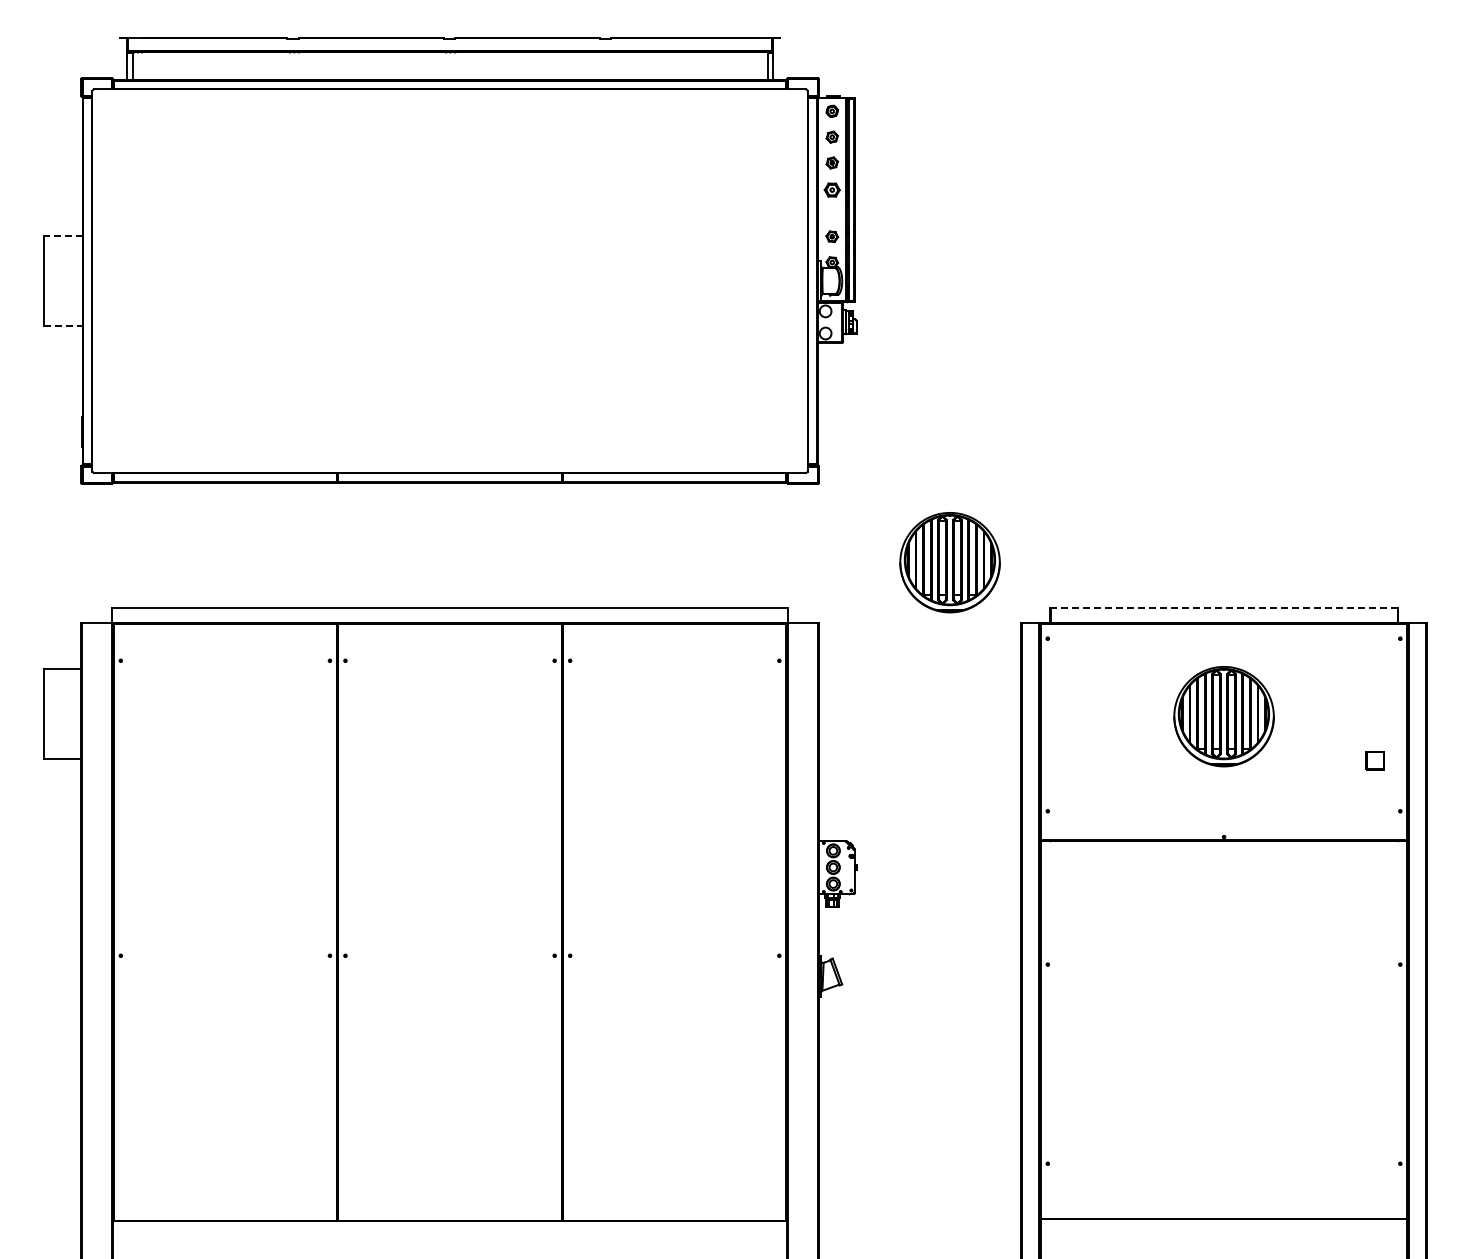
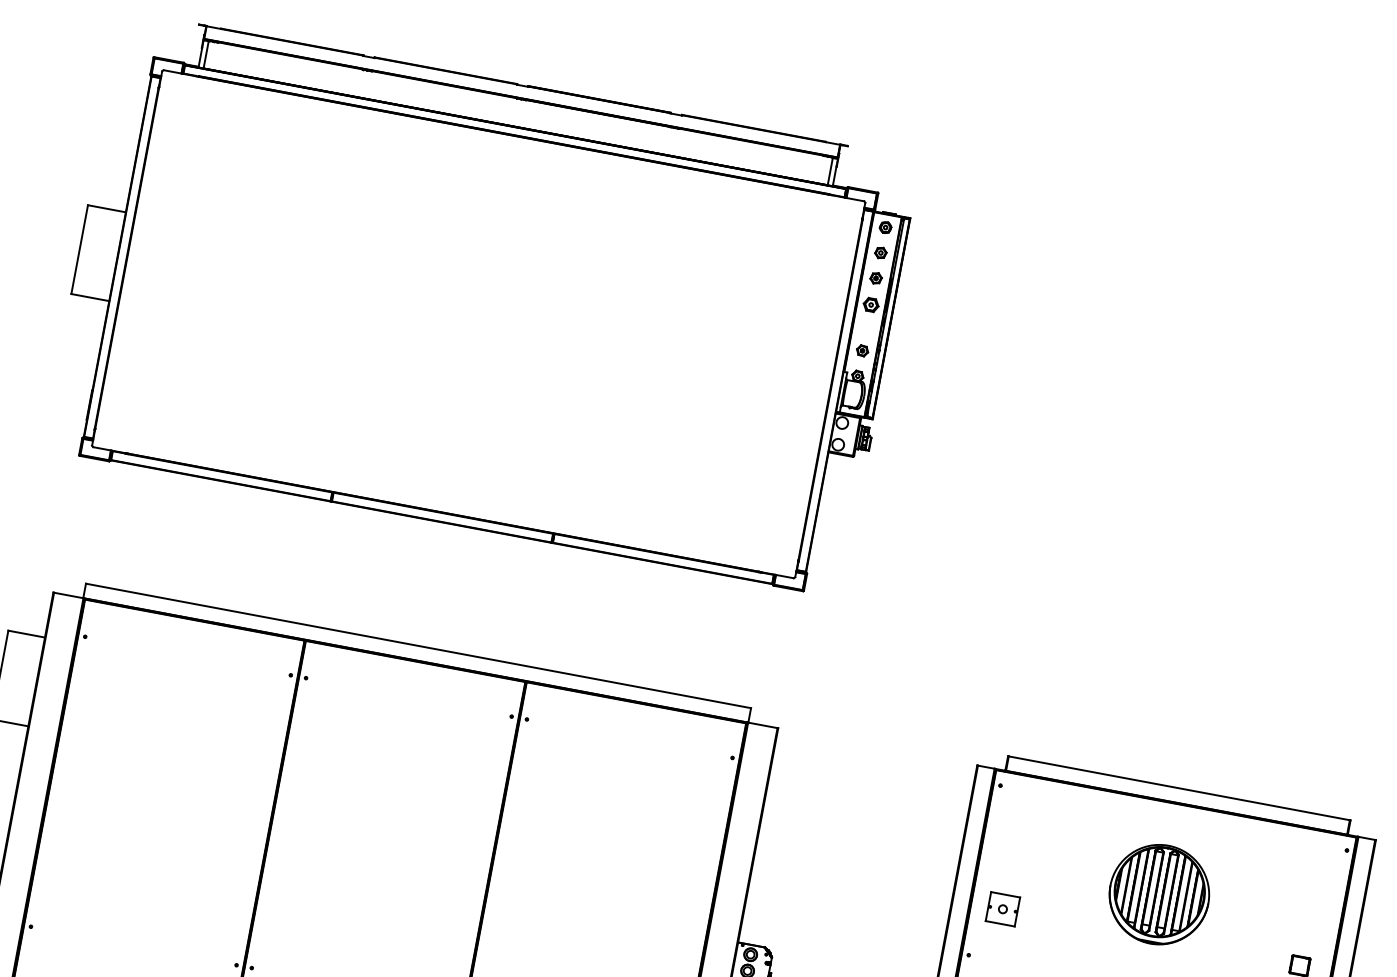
line: (62, 236) -> (105, 209), dashed -> solid
line: (63, 326) -> (90, 297), dashed -> solid
part: (949, 562) -> (917, 692), removed
line: (1223, 608) -> (1178, 788), dashed -> solid
part: (1072, 759) -> (1002, 908), added

